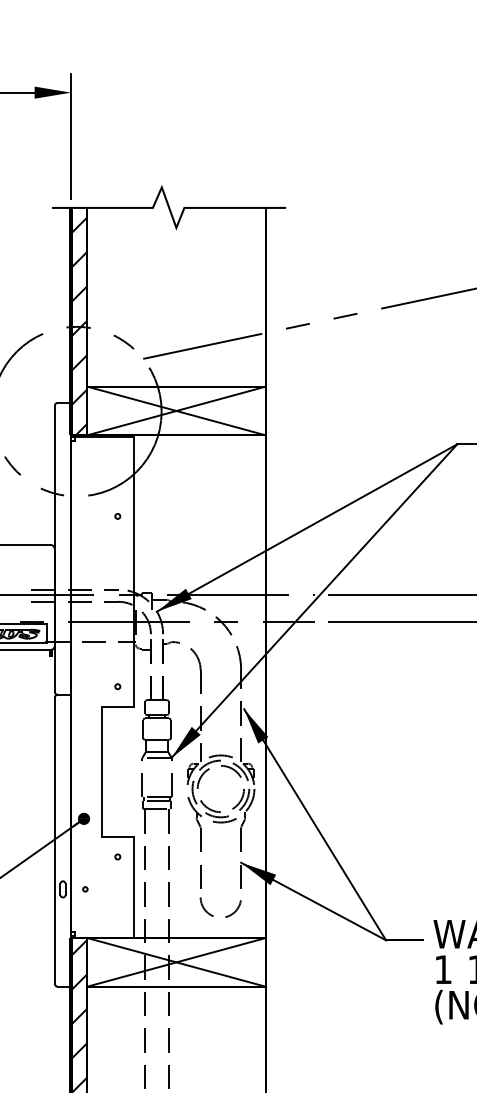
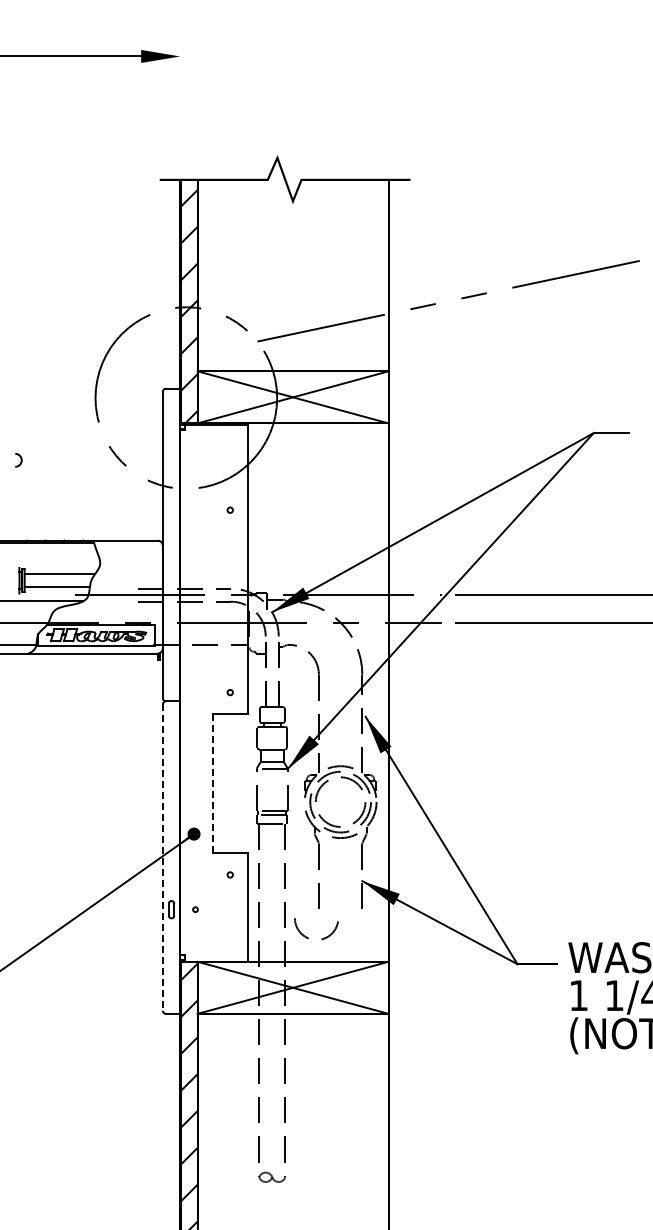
line: (71, 136) -> (180, 103), removed
line: (101, 772) -> (212, 784), solid -> dashed
line: (54, 841) -> (162, 858), solid -> dashed
arc: (225, 916) -> (321, 938), moved

